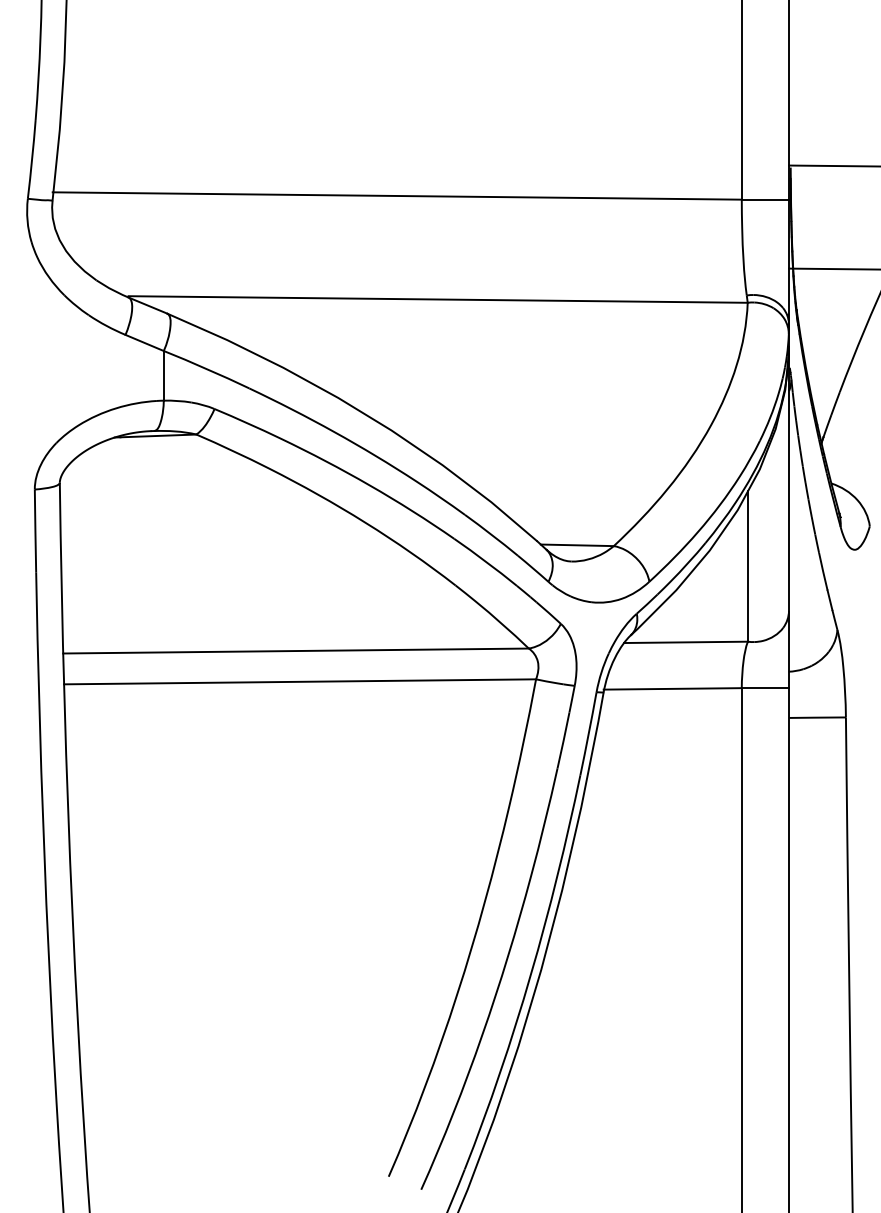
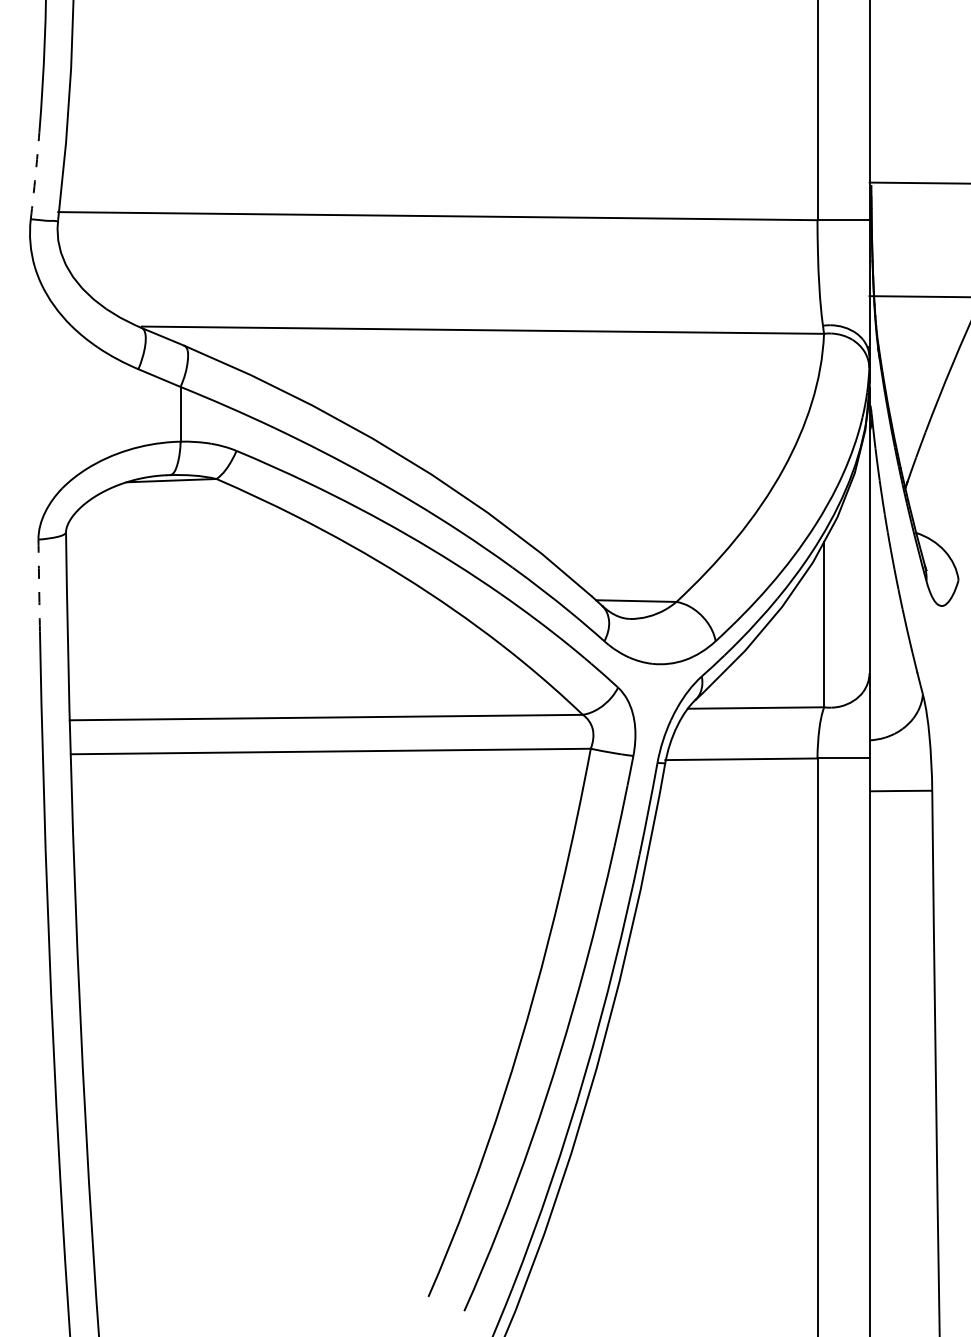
arc: (32, 159) -> (35, 175), solid -> dashed
arc: (35, 531) -> (39, 585), solid -> dashed

